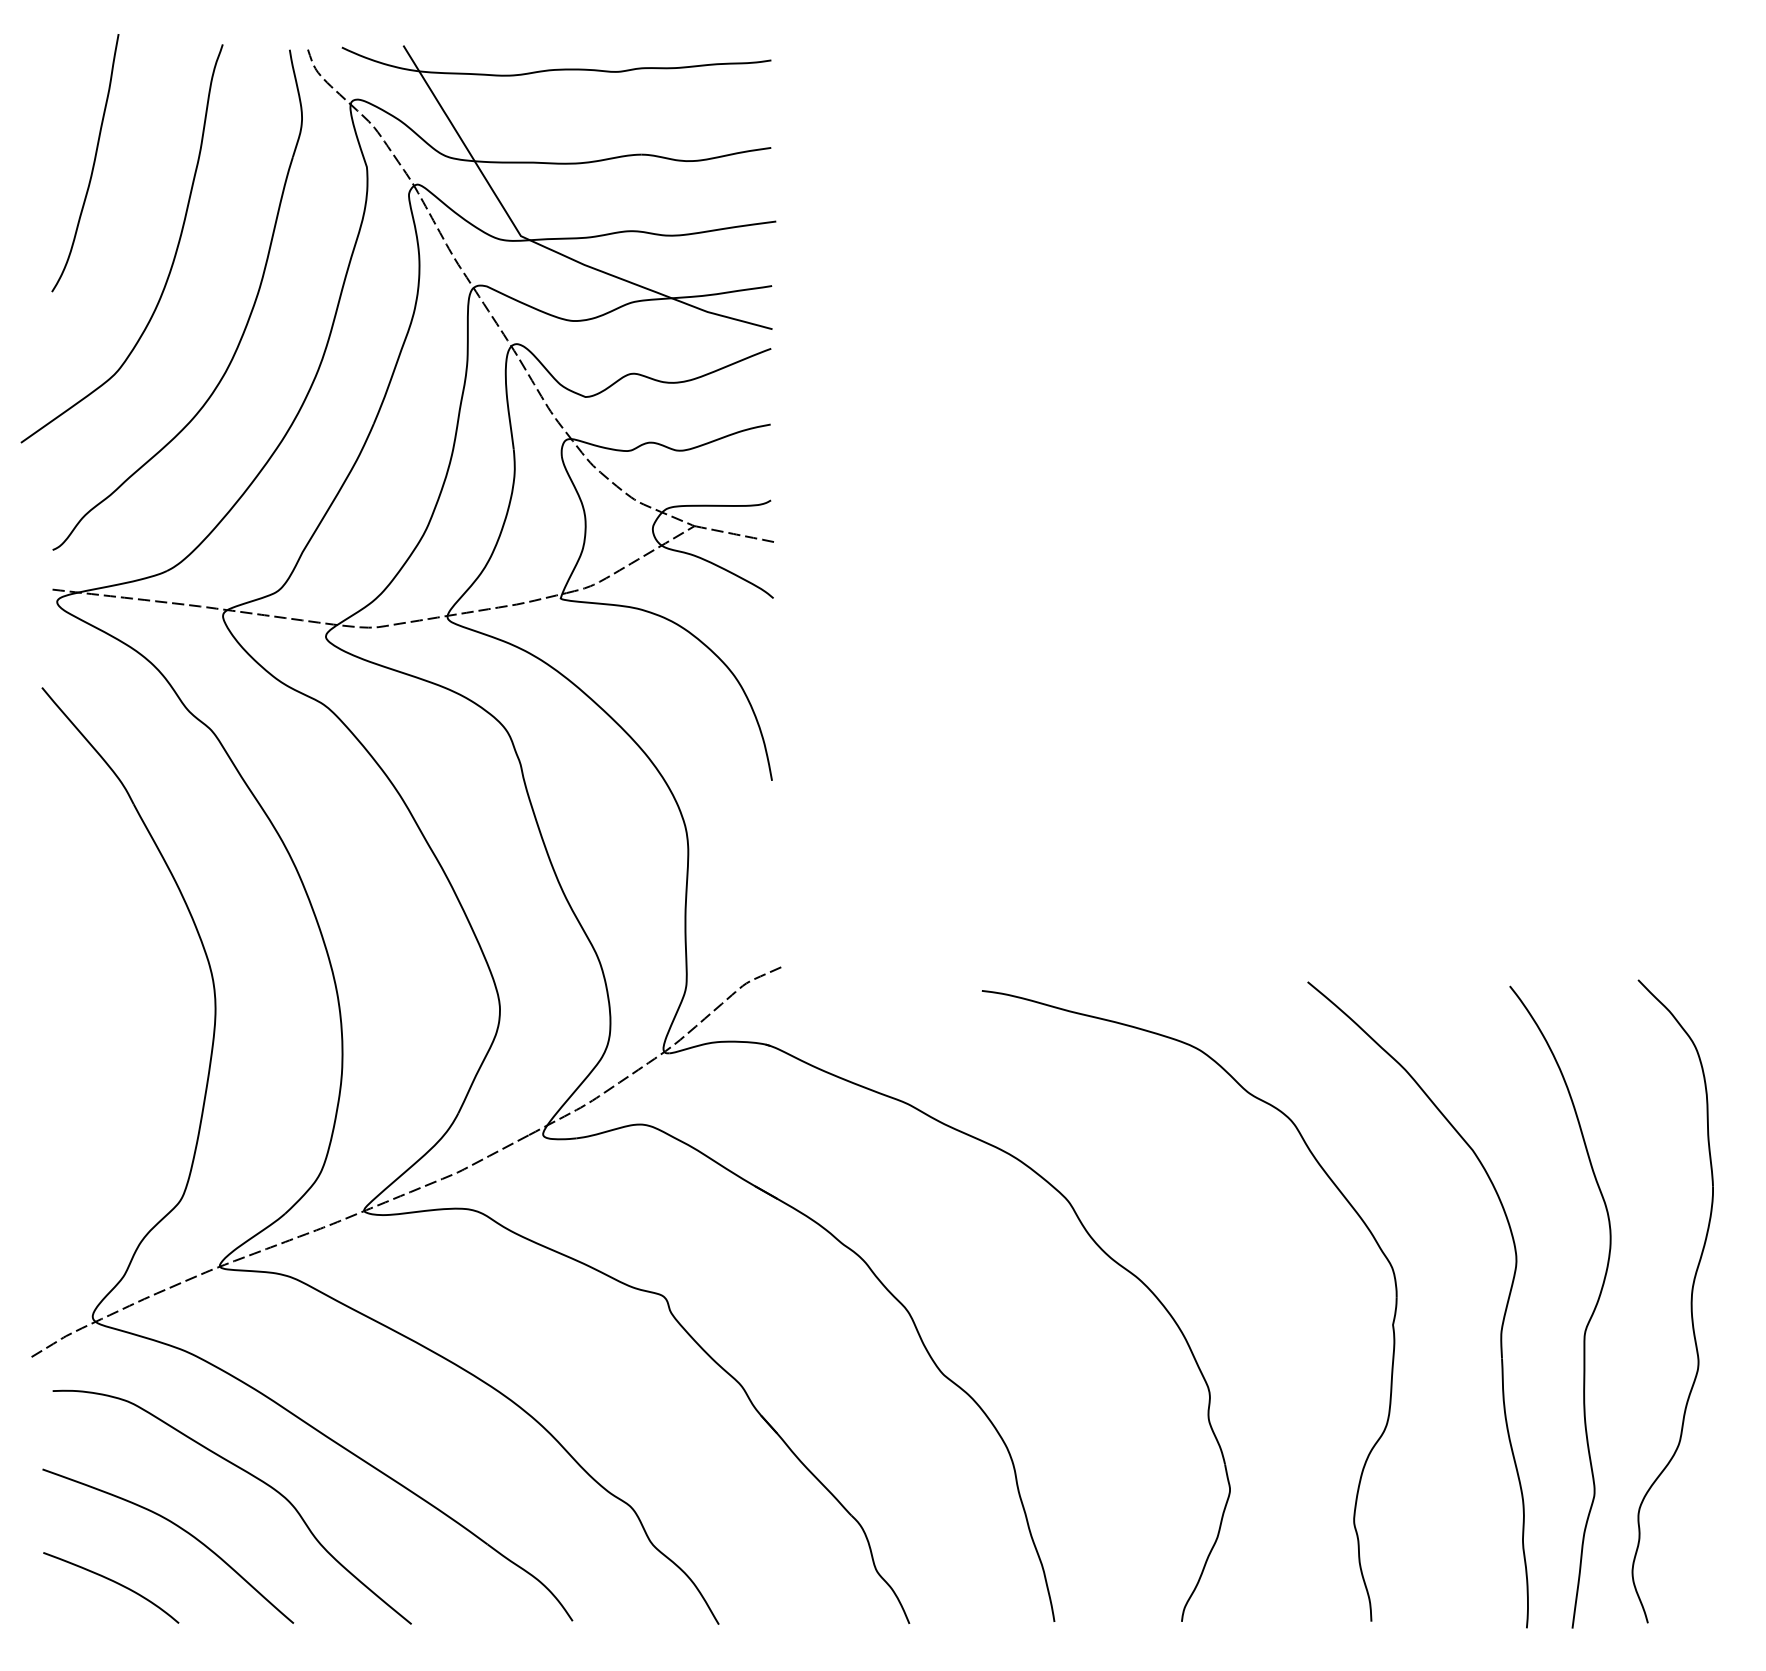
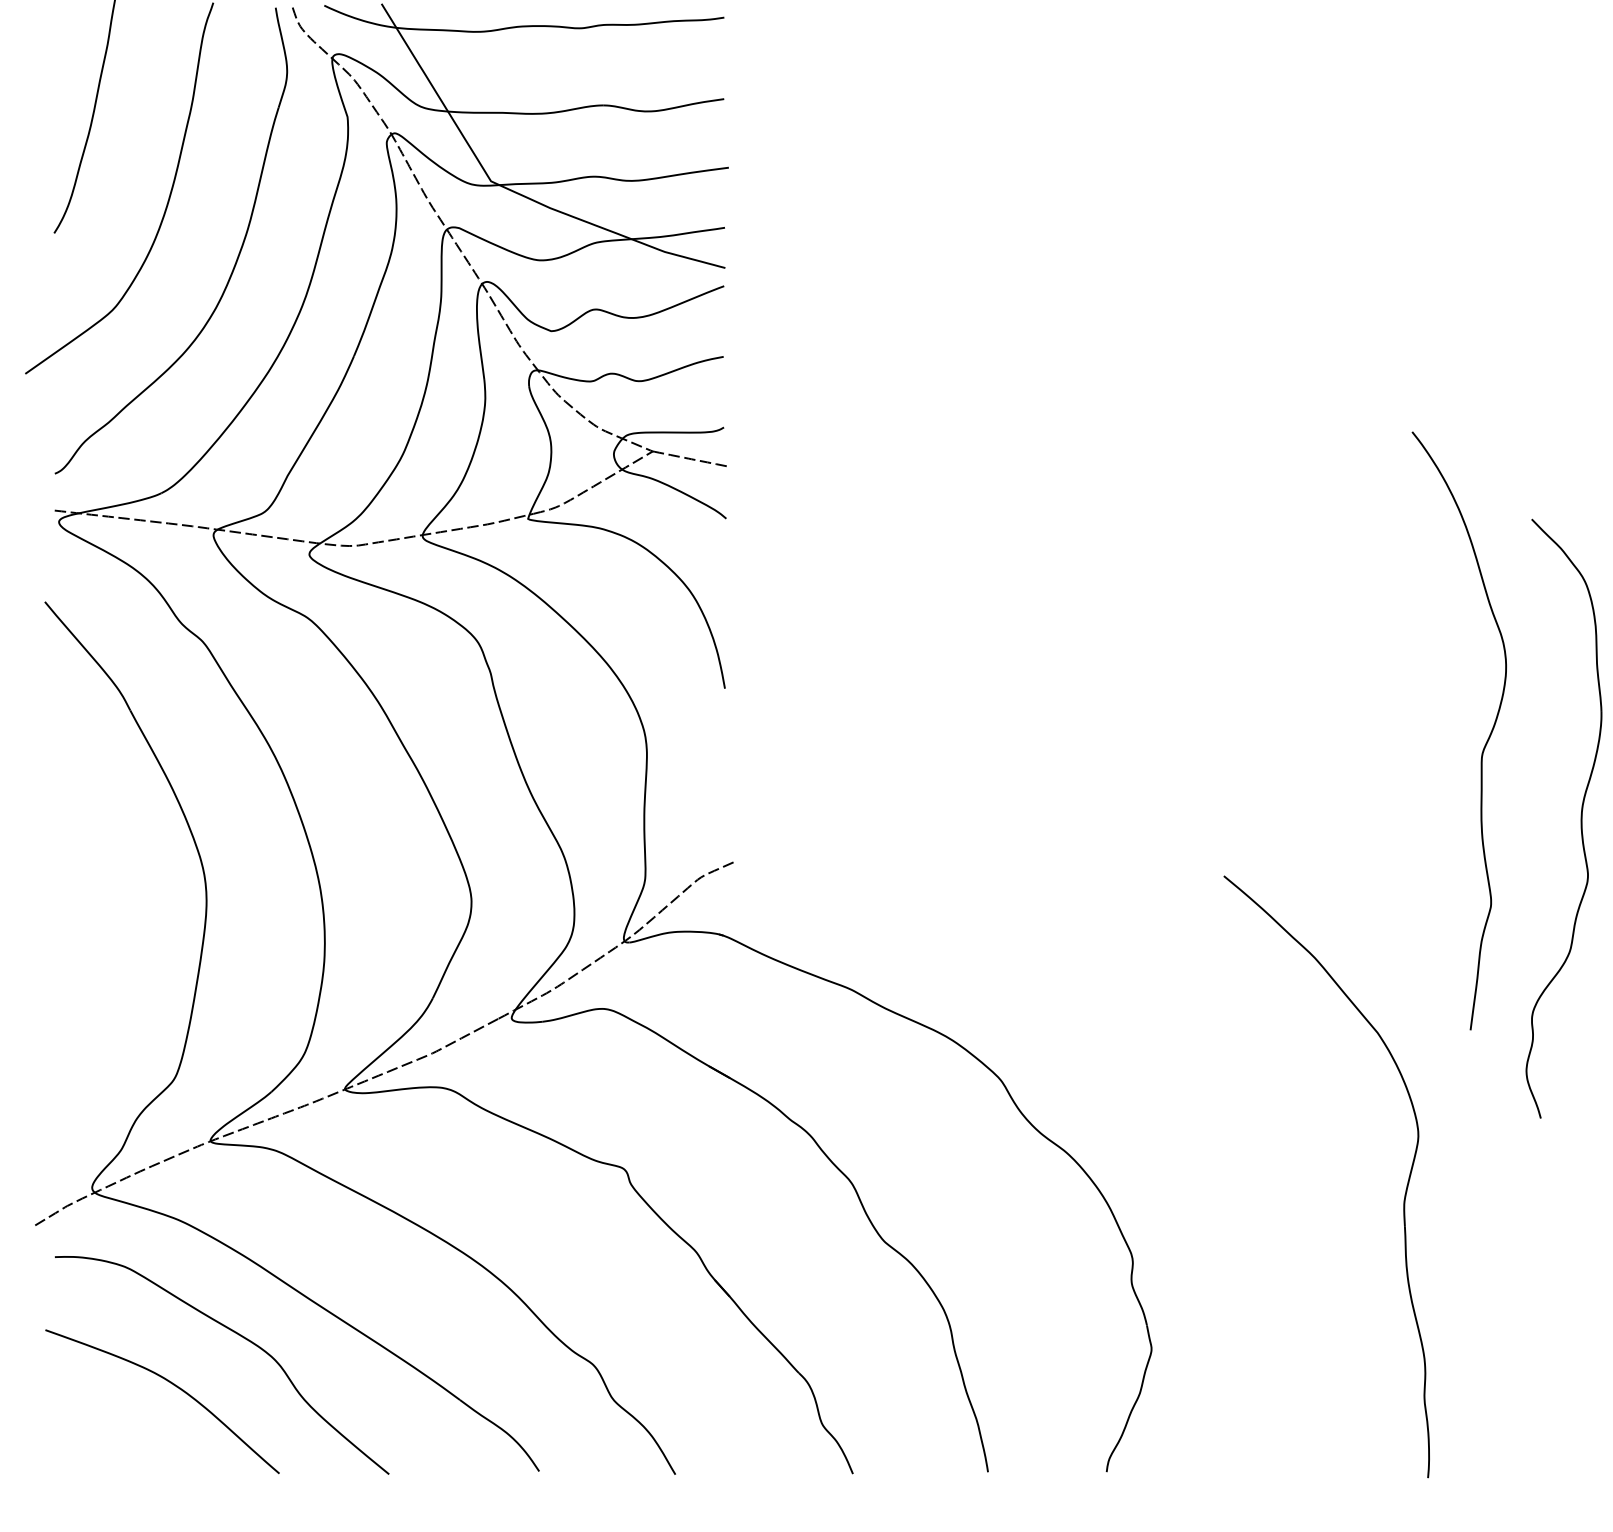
part: (1339, 1192) -> (1253, 1072), removed
part: (1690, 1301) -> (1580, 818), moved
curve: (1588, 1320) -> (1485, 743), moved
curve: (113, 1582) -> (111, 1435), removed

